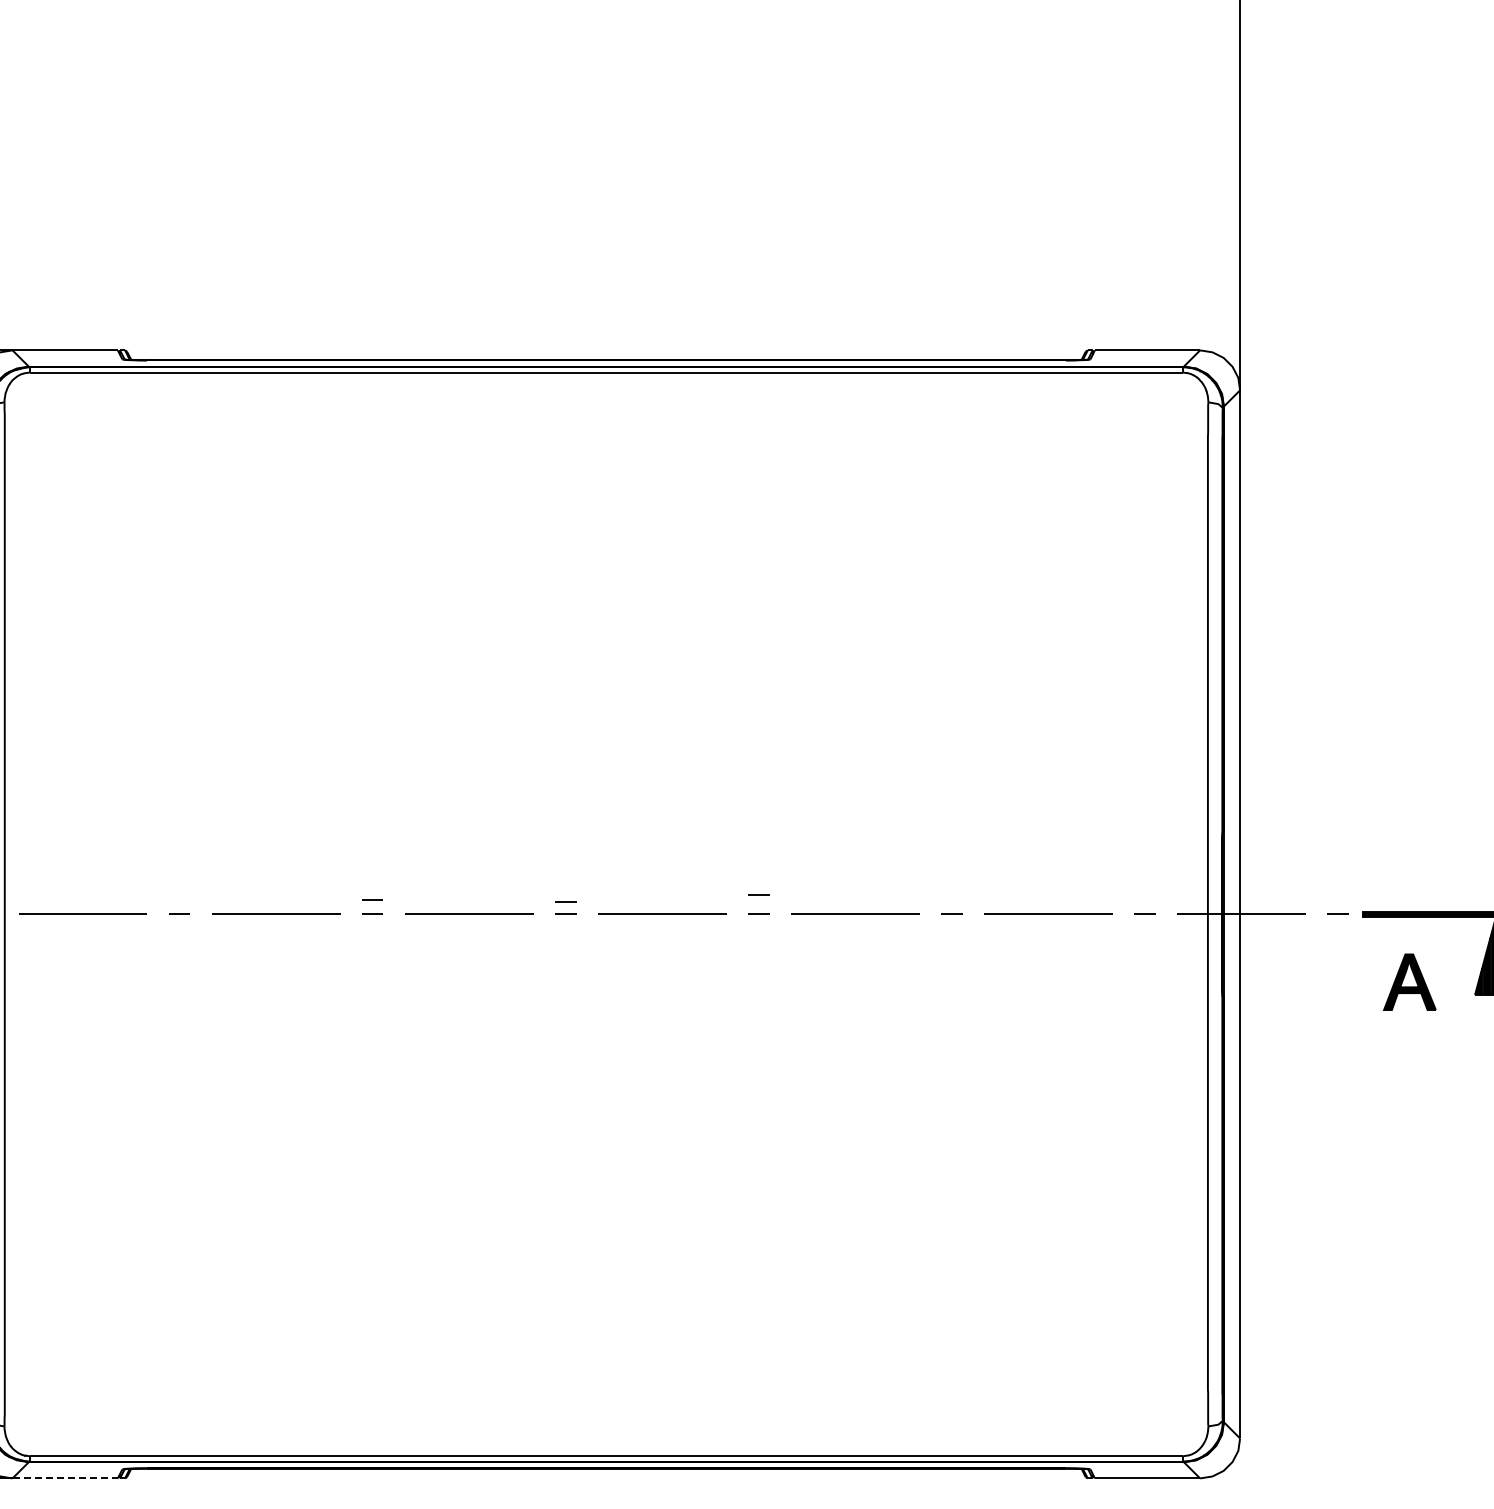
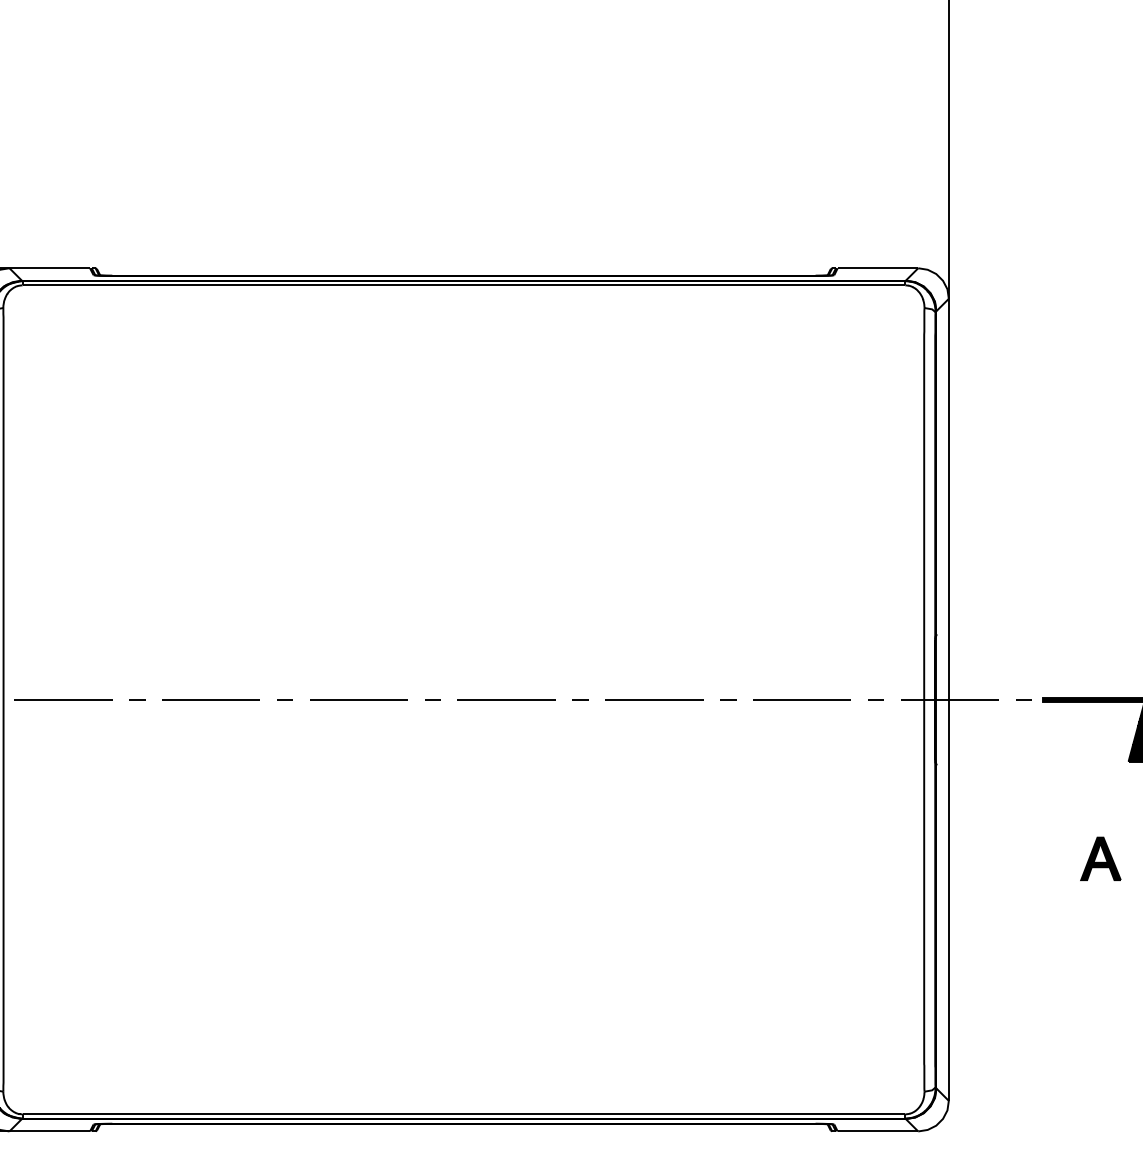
line: (758, 894) -> (580, 684), removed
line: (372, 899) -> (284, 688), removed
line: (565, 901) -> (432, 689), removed
part: (1409, 981) -> (1100, 858), moved
line: (65, 1478) -> (50, 1131), dashed -> solid

